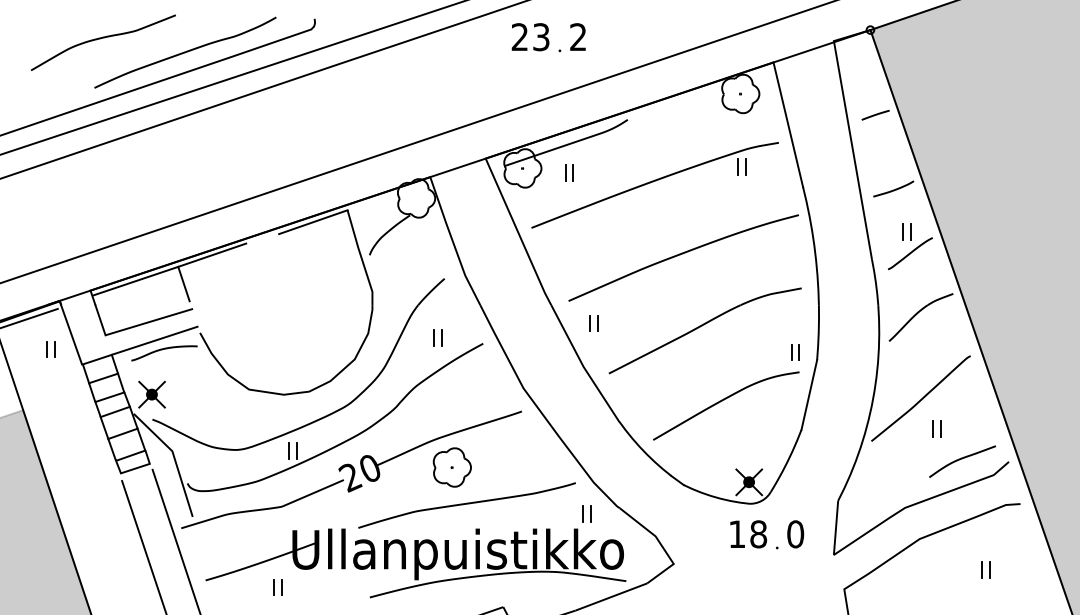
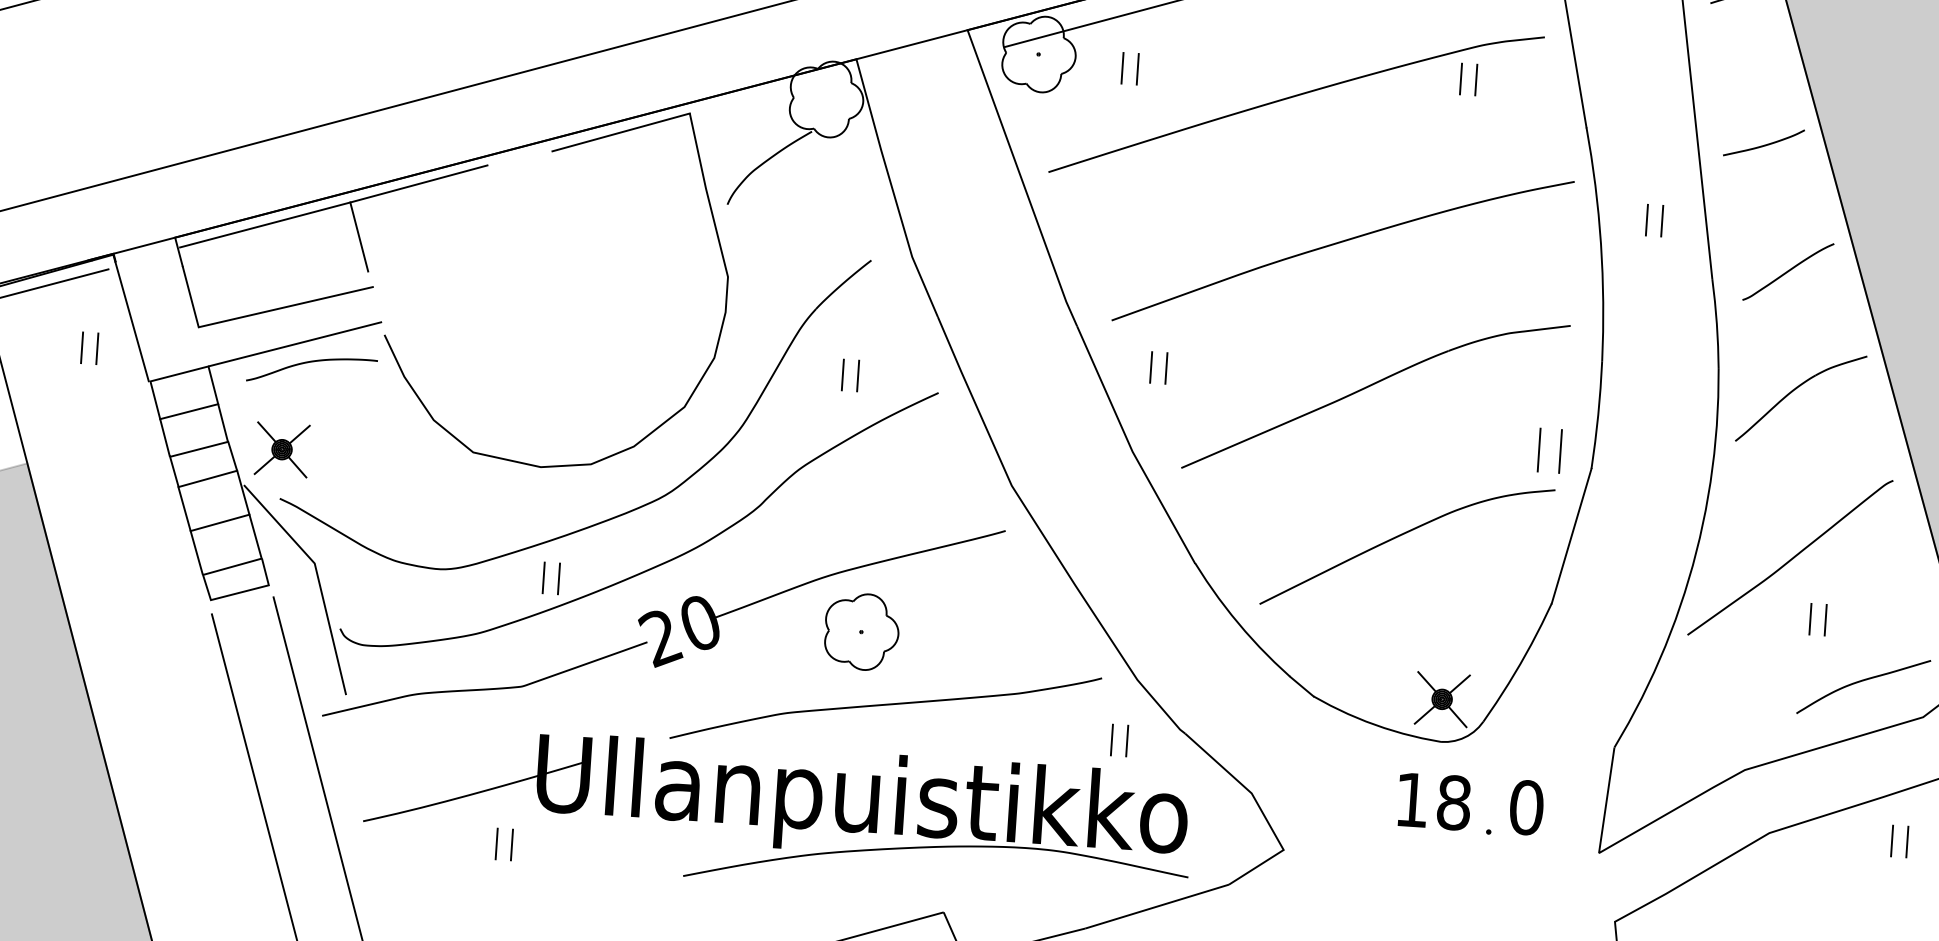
part: (906, 231) -> (1654, 219), moved
part: (795, 352) -> (1550, 450), size x1.4
part: (985, 569) -> (1898, 840), moved

